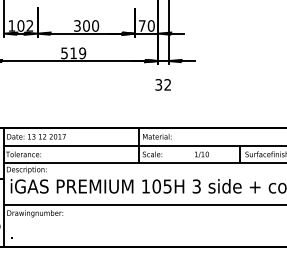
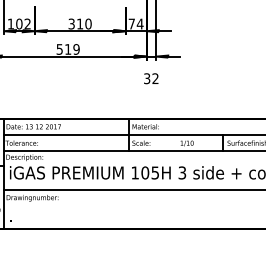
text: (85, 25) -> (79, 23), 300 -> 310
text: (150, 25) -> (139, 23), 70 -> 74

